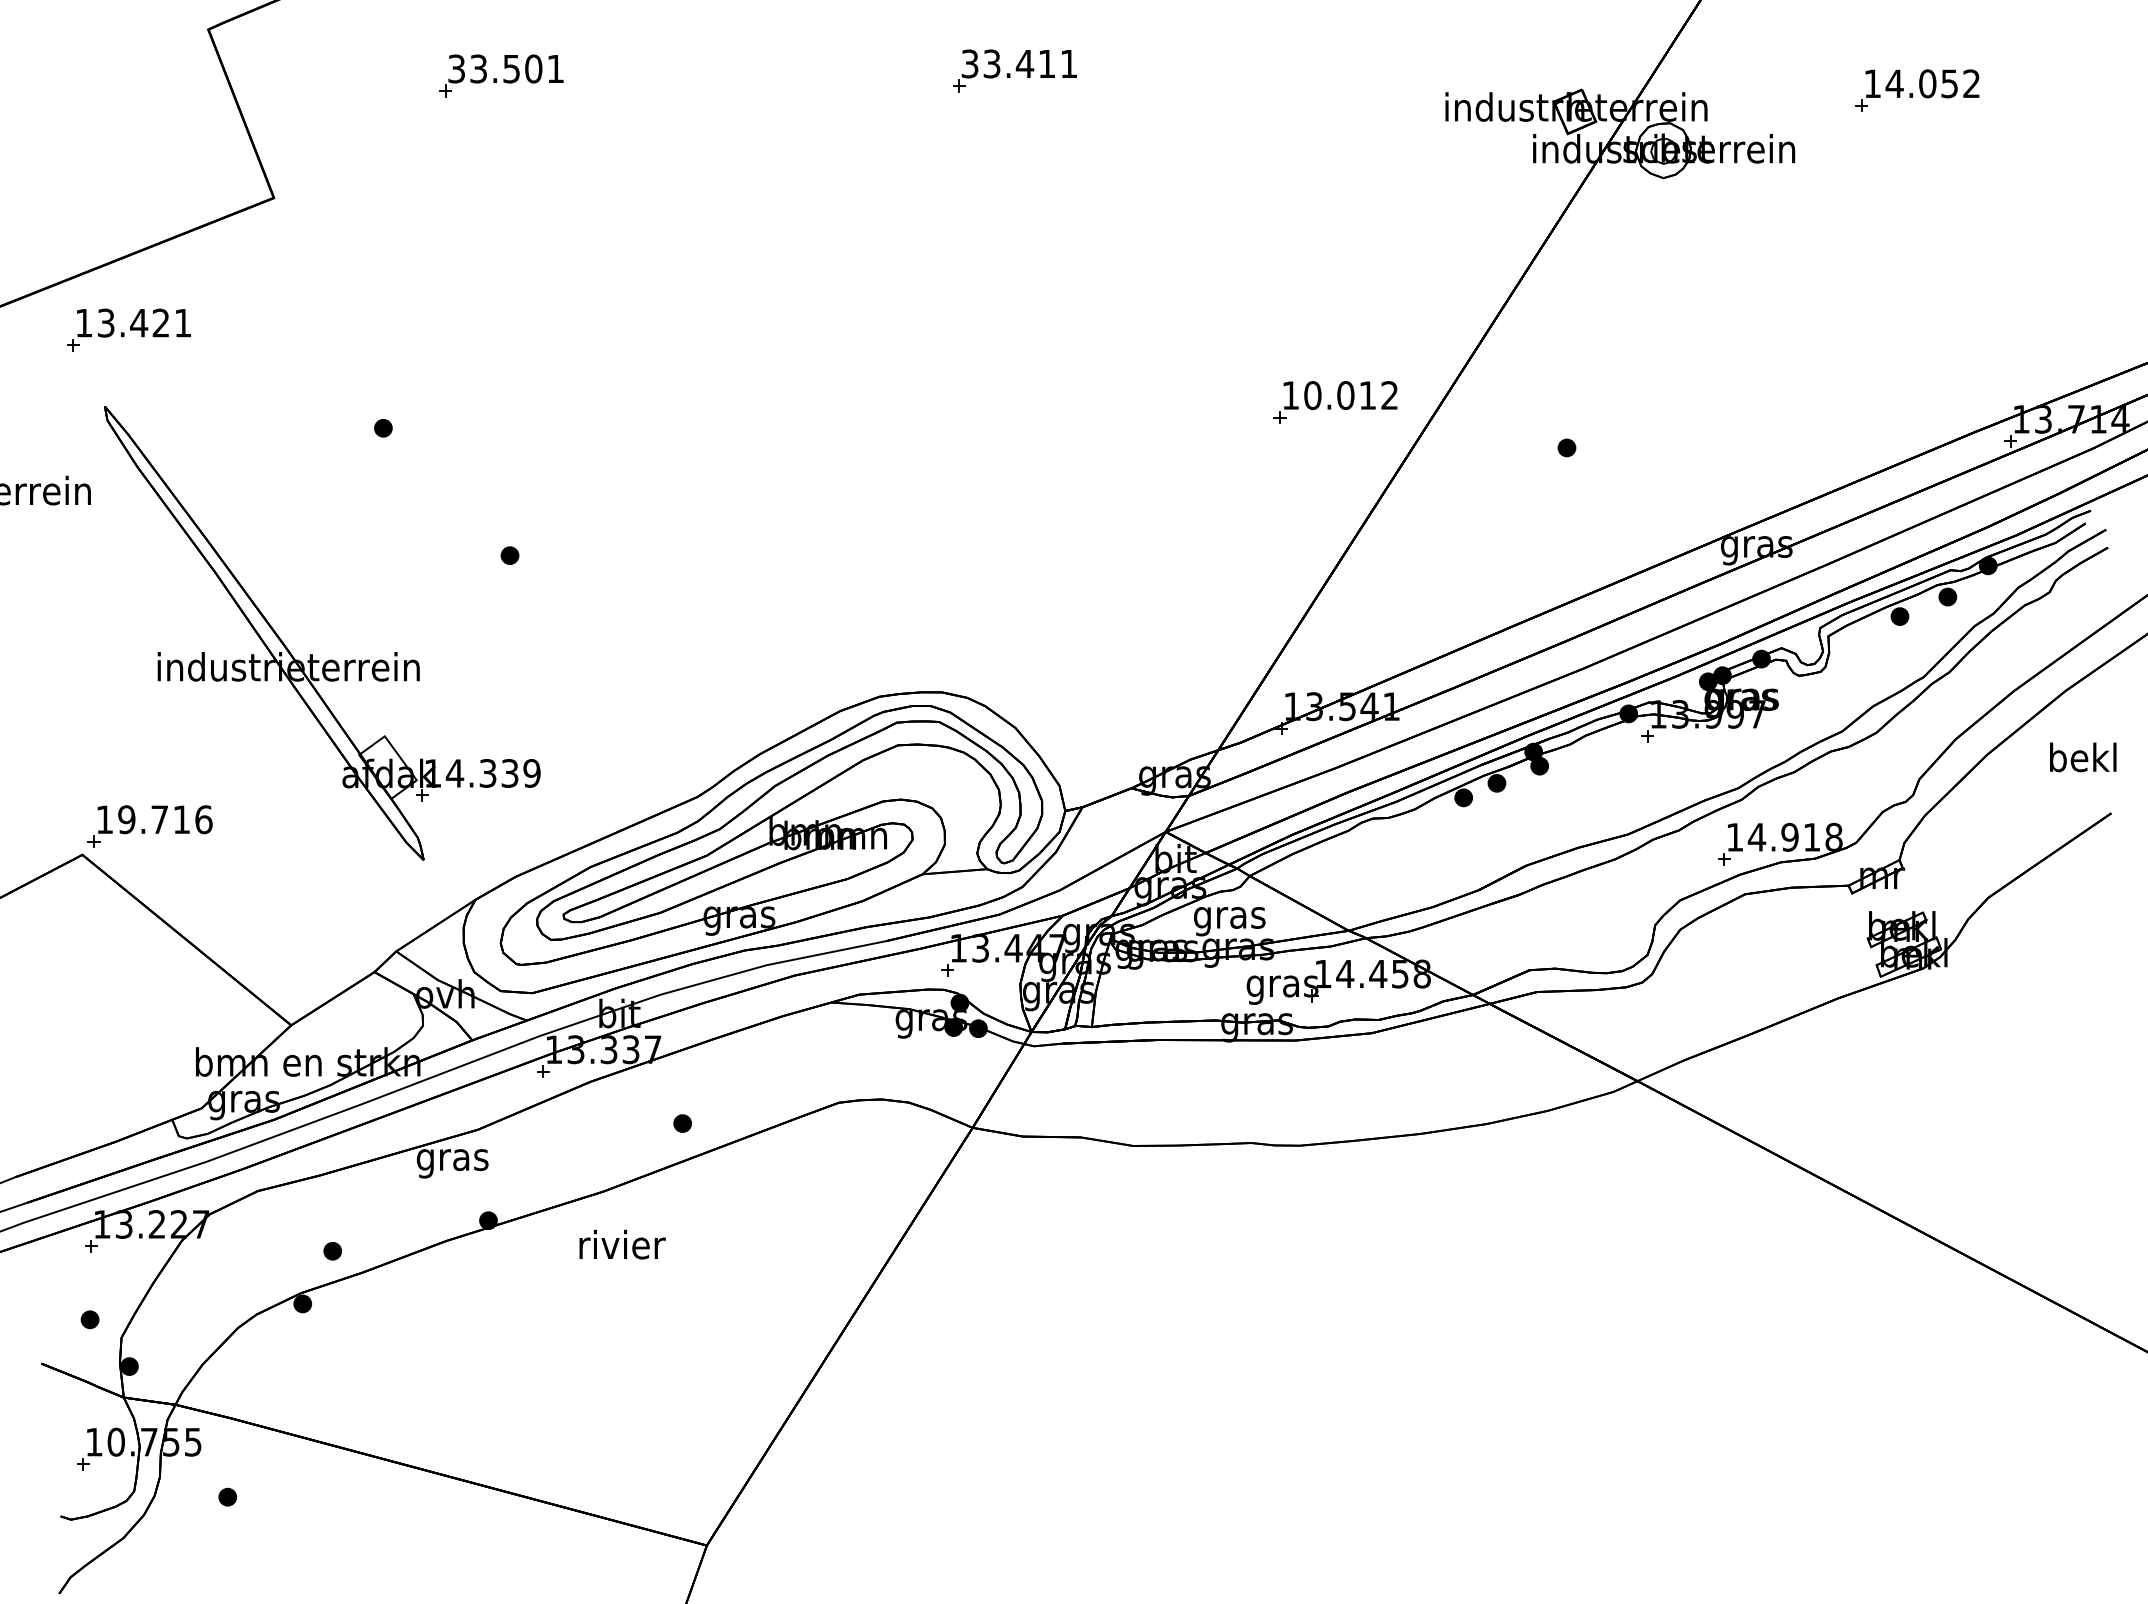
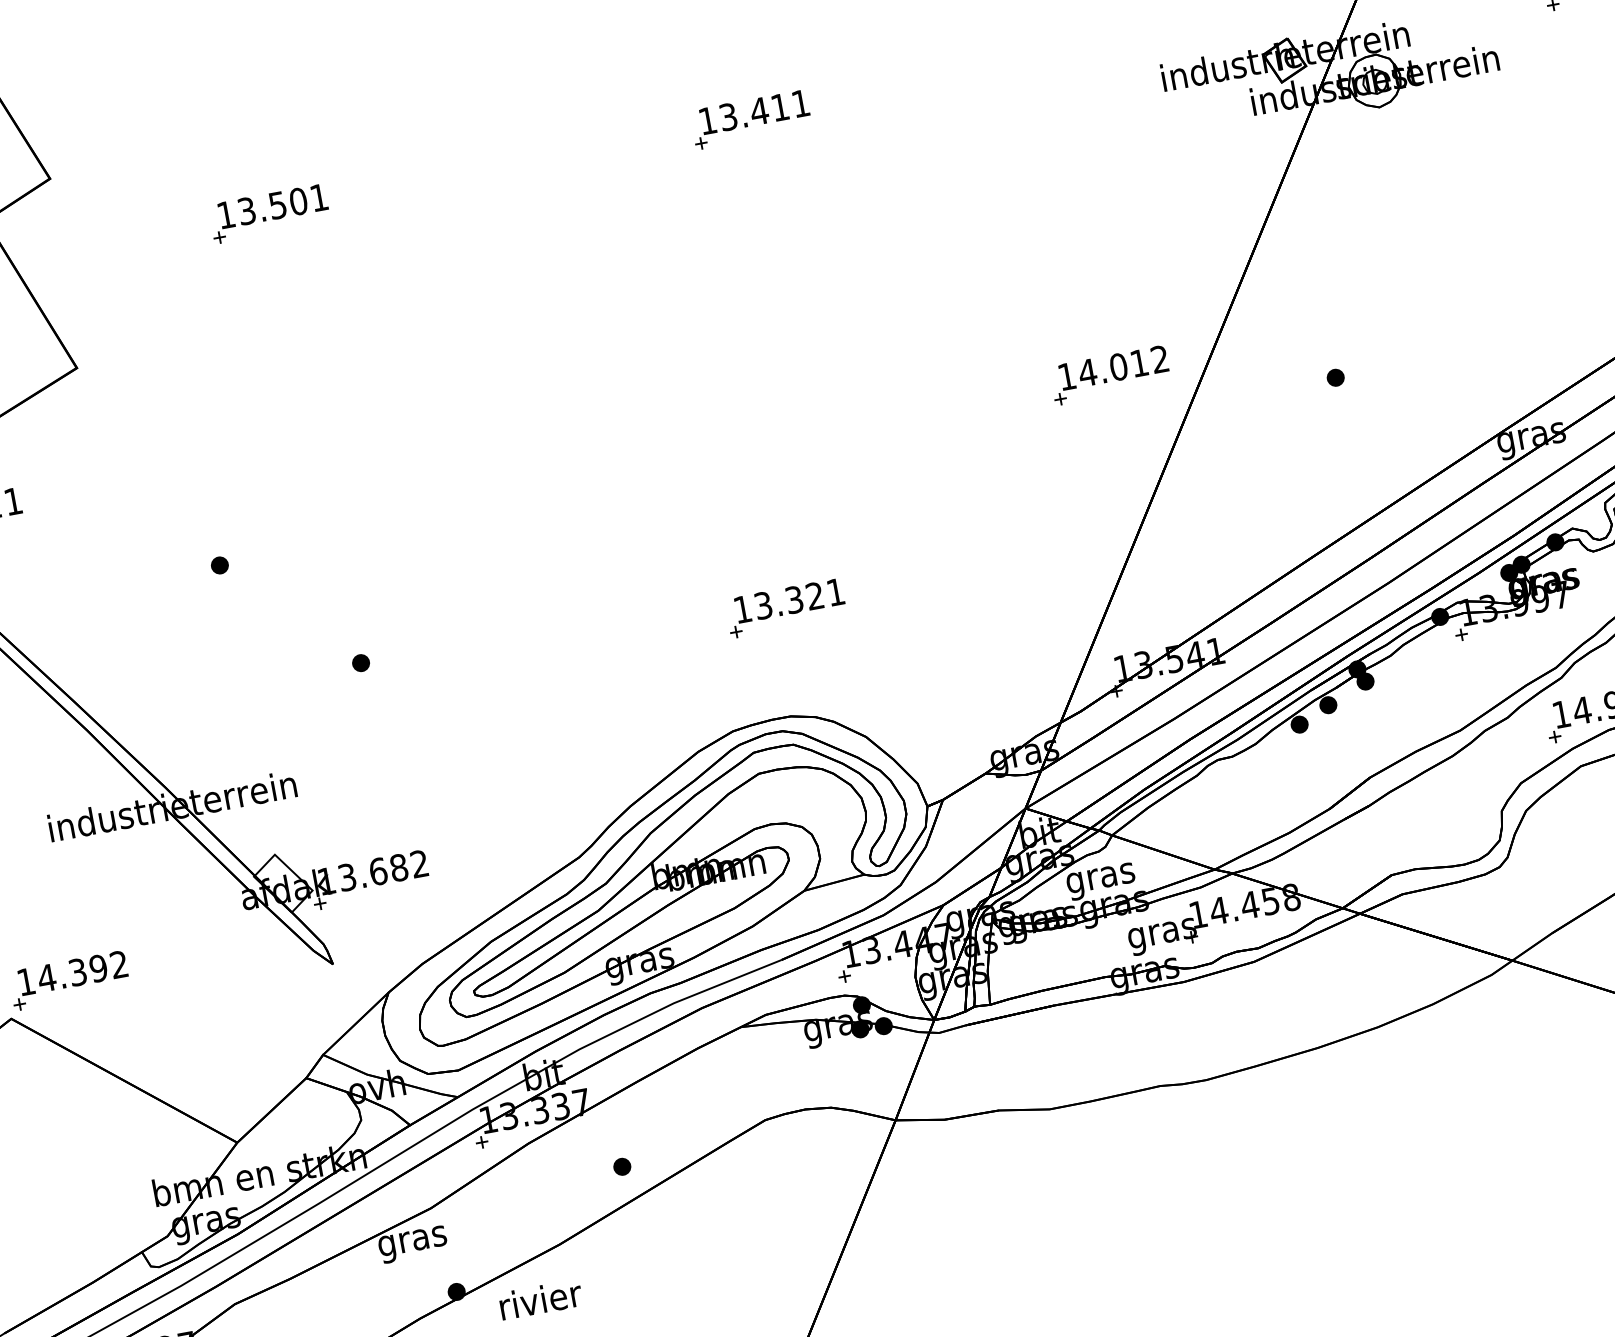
text: (969, 63) -> (707, 120), 33.411 -> 13.411
text: (456, 68) -> (225, 214), 33.501 -> 13.501
text: (1312, 395) -> (1087, 372), 10.012 -> 14.012
part: (957, 579) -> (785, 607), added
text: (492, 773) -> (382, 870), 14.339 -> 13.682
text: (164, 819) -> (82, 971), 19.716 -> 14.392
text: (622, 1244) -> (540, 1299), moved

